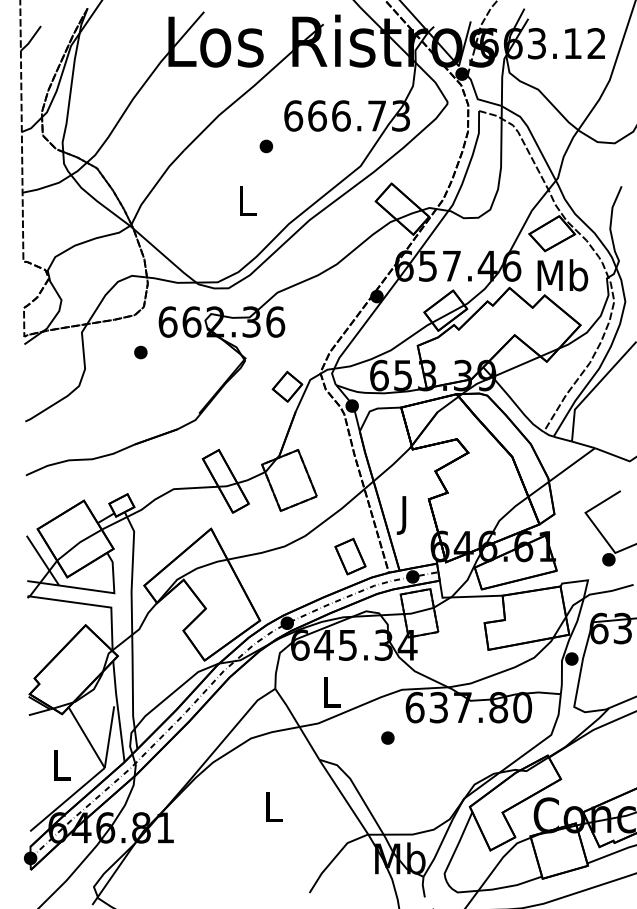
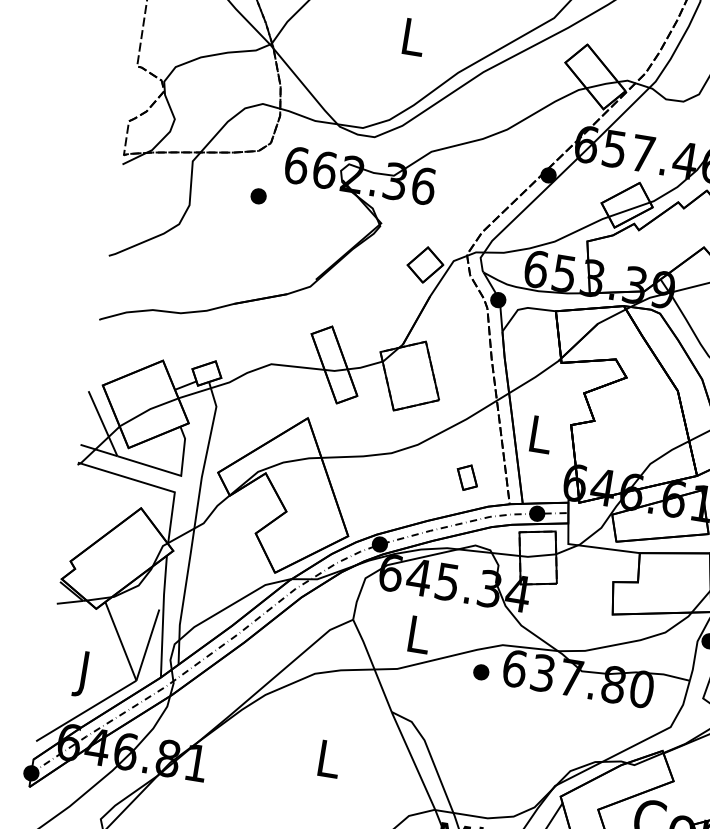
text: (405, 515) -> (540, 439), J -> L
part: (350, 556) -> (467, 477), size x0.6
part: (387, 737) -> (480, 671), moved
text: (61, 769) -> (84, 674), L -> J

